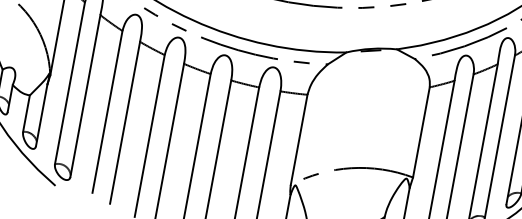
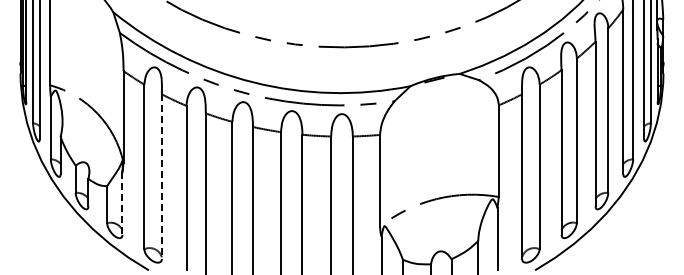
line: (84, 96) -> (161, 177), solid -> dashed
line: (41, 115) -> (122, 203), solid -> dashed

